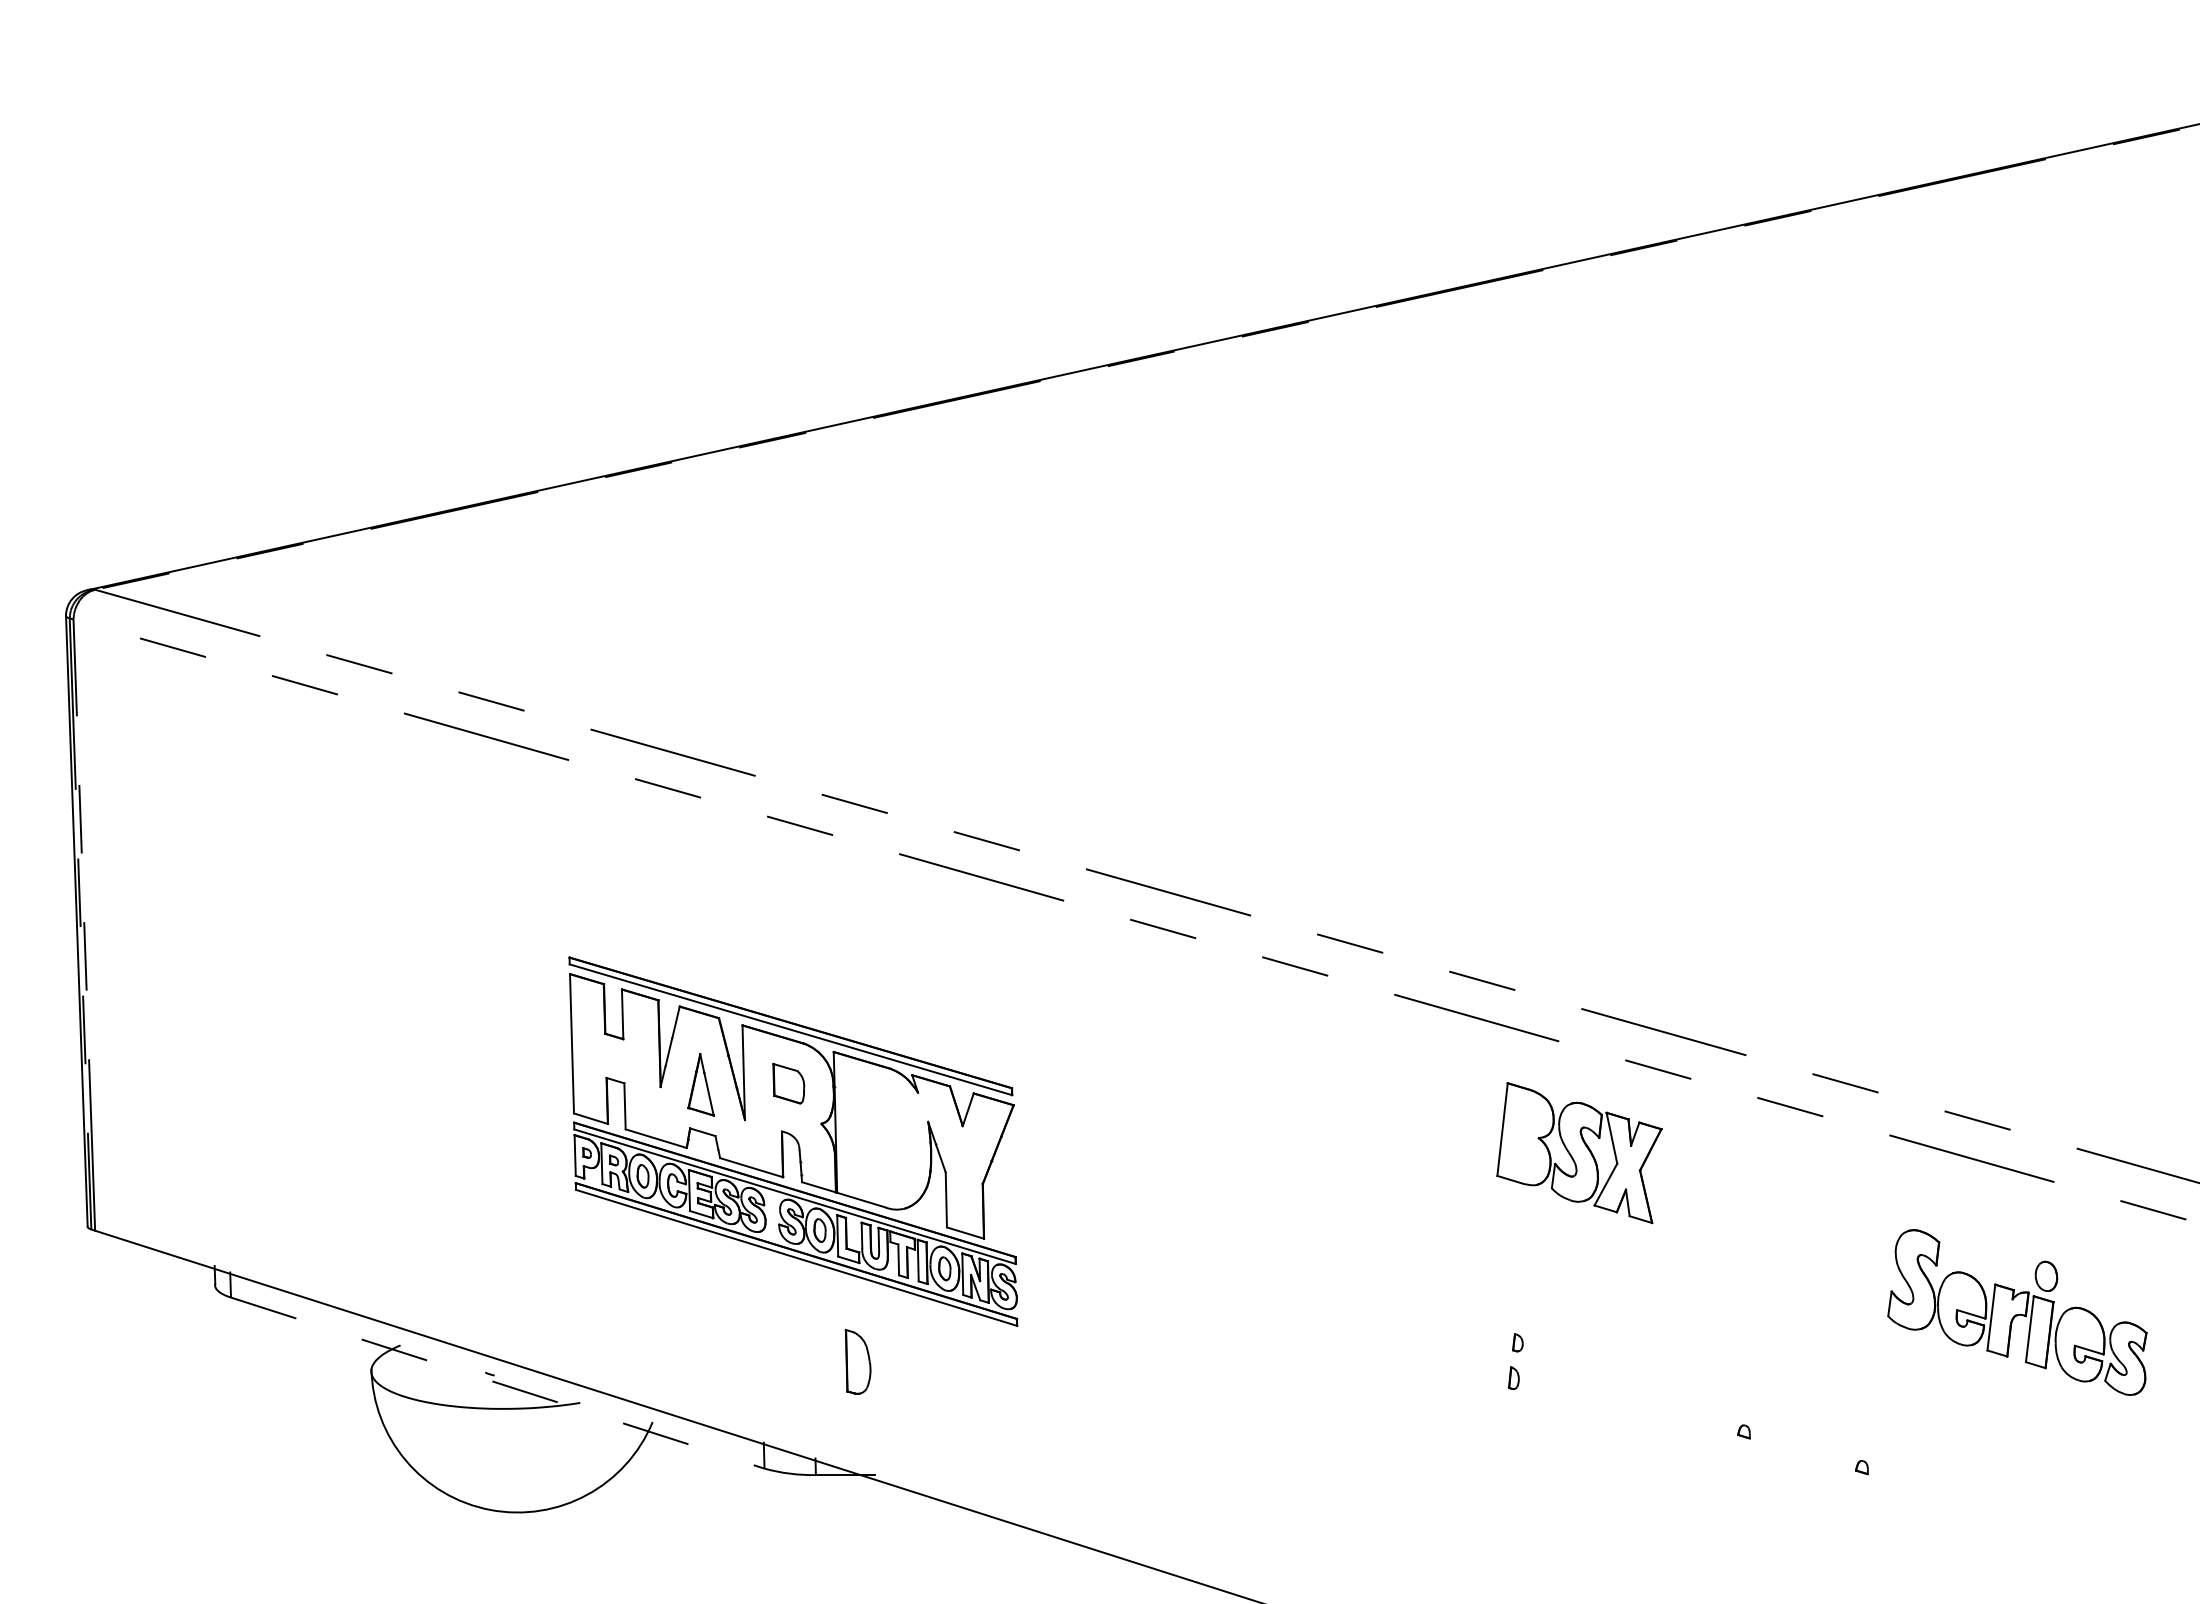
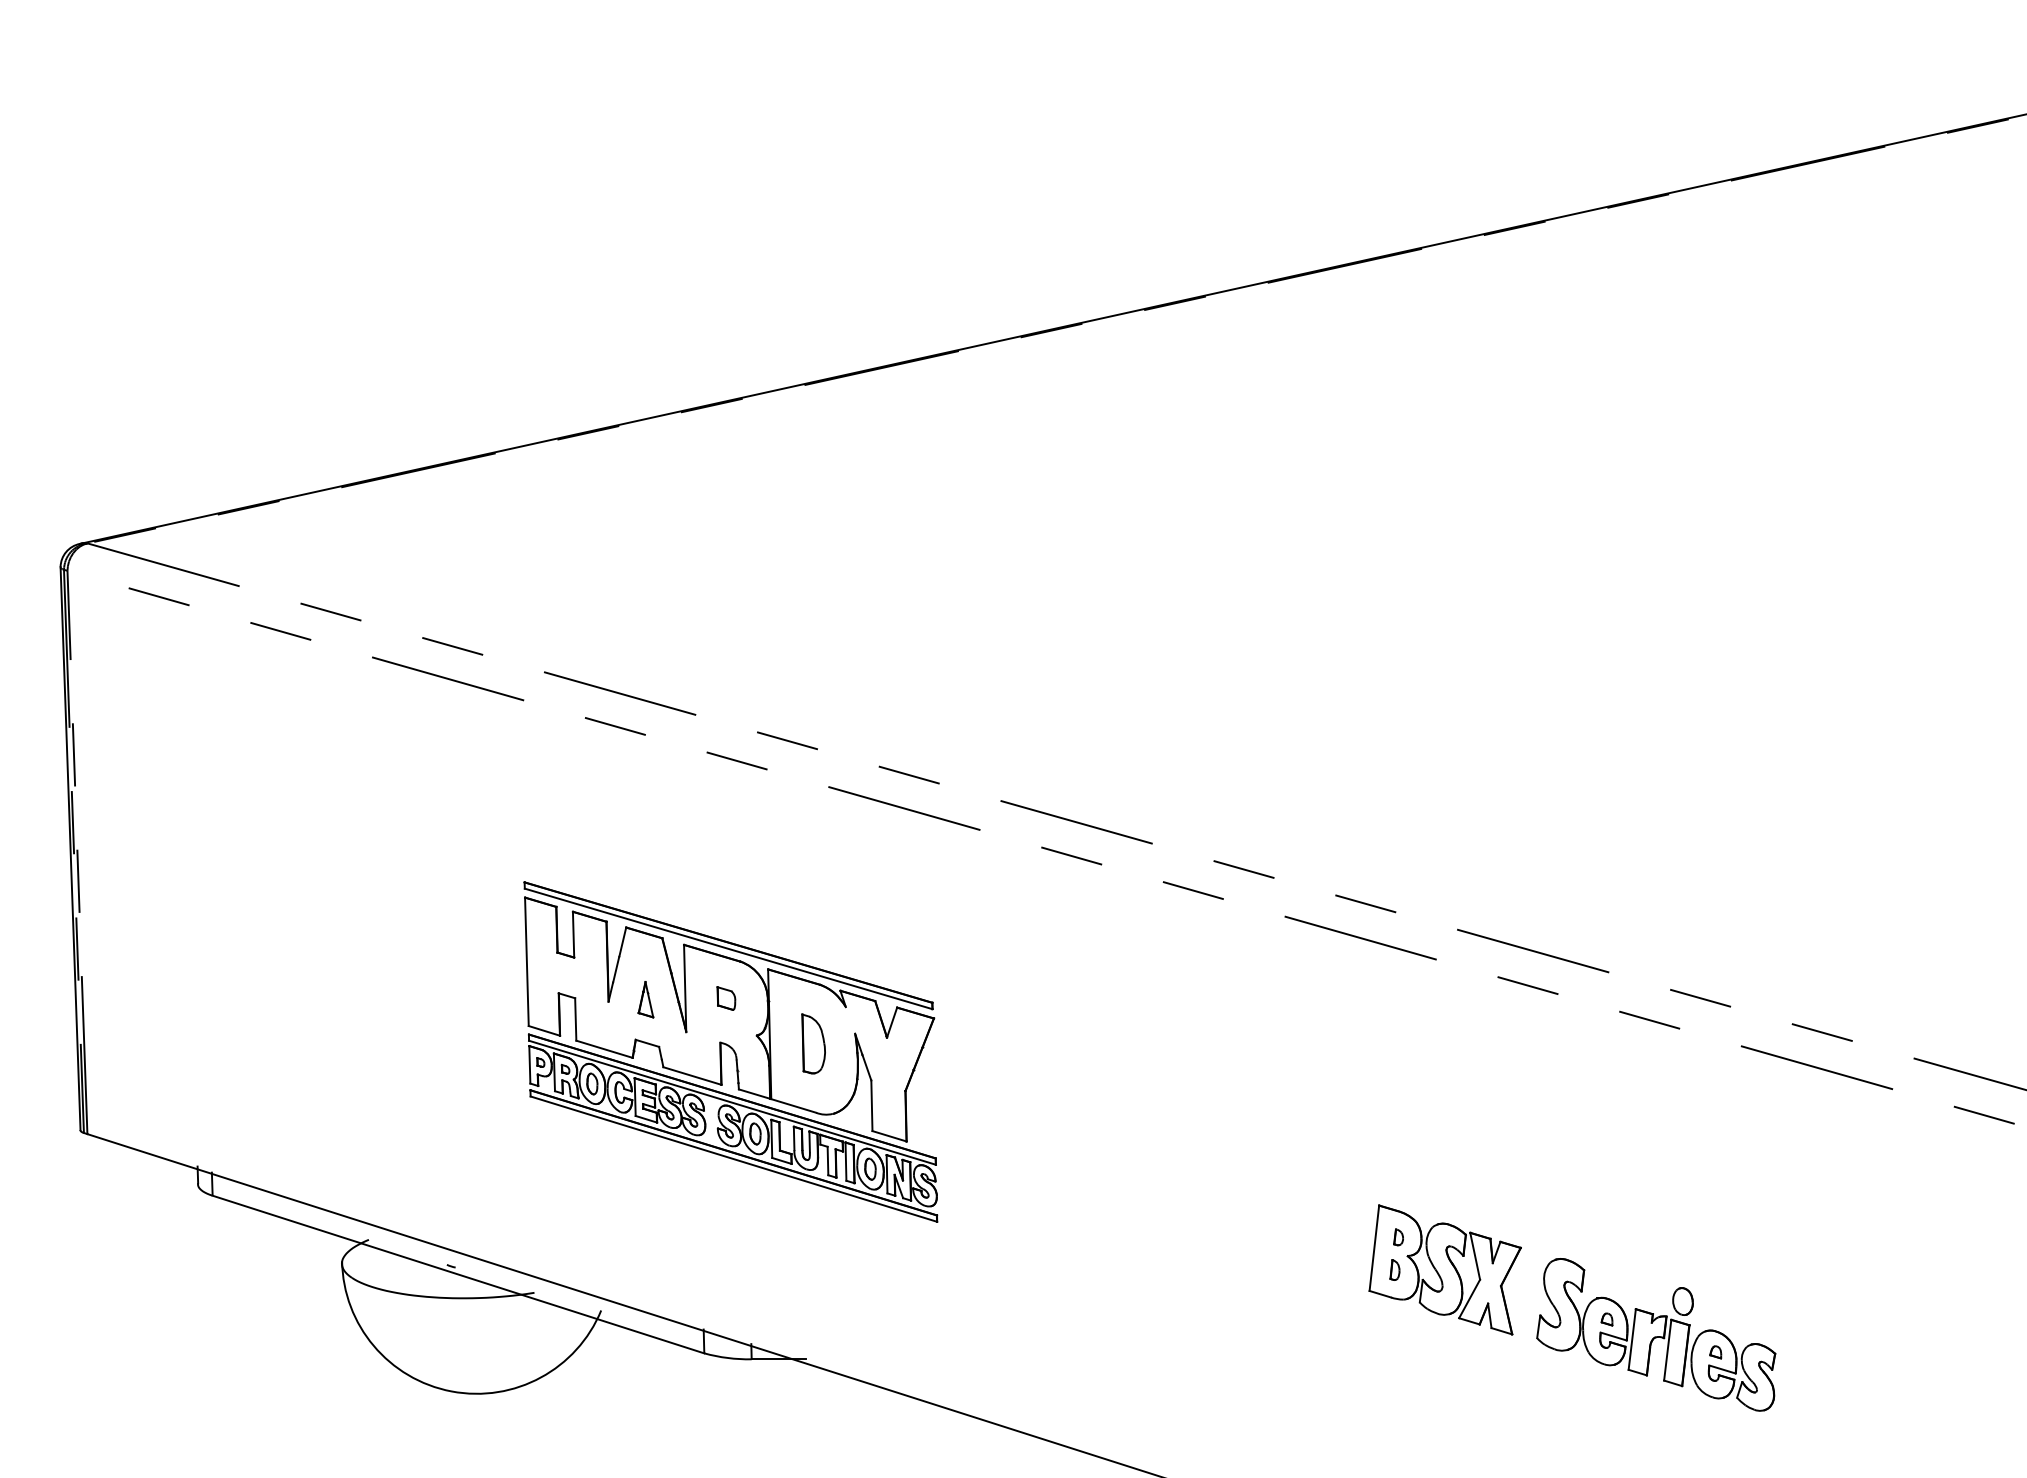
part: (787, 1083) -> (725, 998), size x0.62
part: (701, 1084) -> (646, 999), size x0.62
part: (1579, 1153) -> (1445, 1270), moved
part: (2017, 1312) -> (1656, 1334), moved
part: (857, 1361) -> (813, 1043), moved
line: (498, 1383) -> (459, 1274), dashed -> solid

